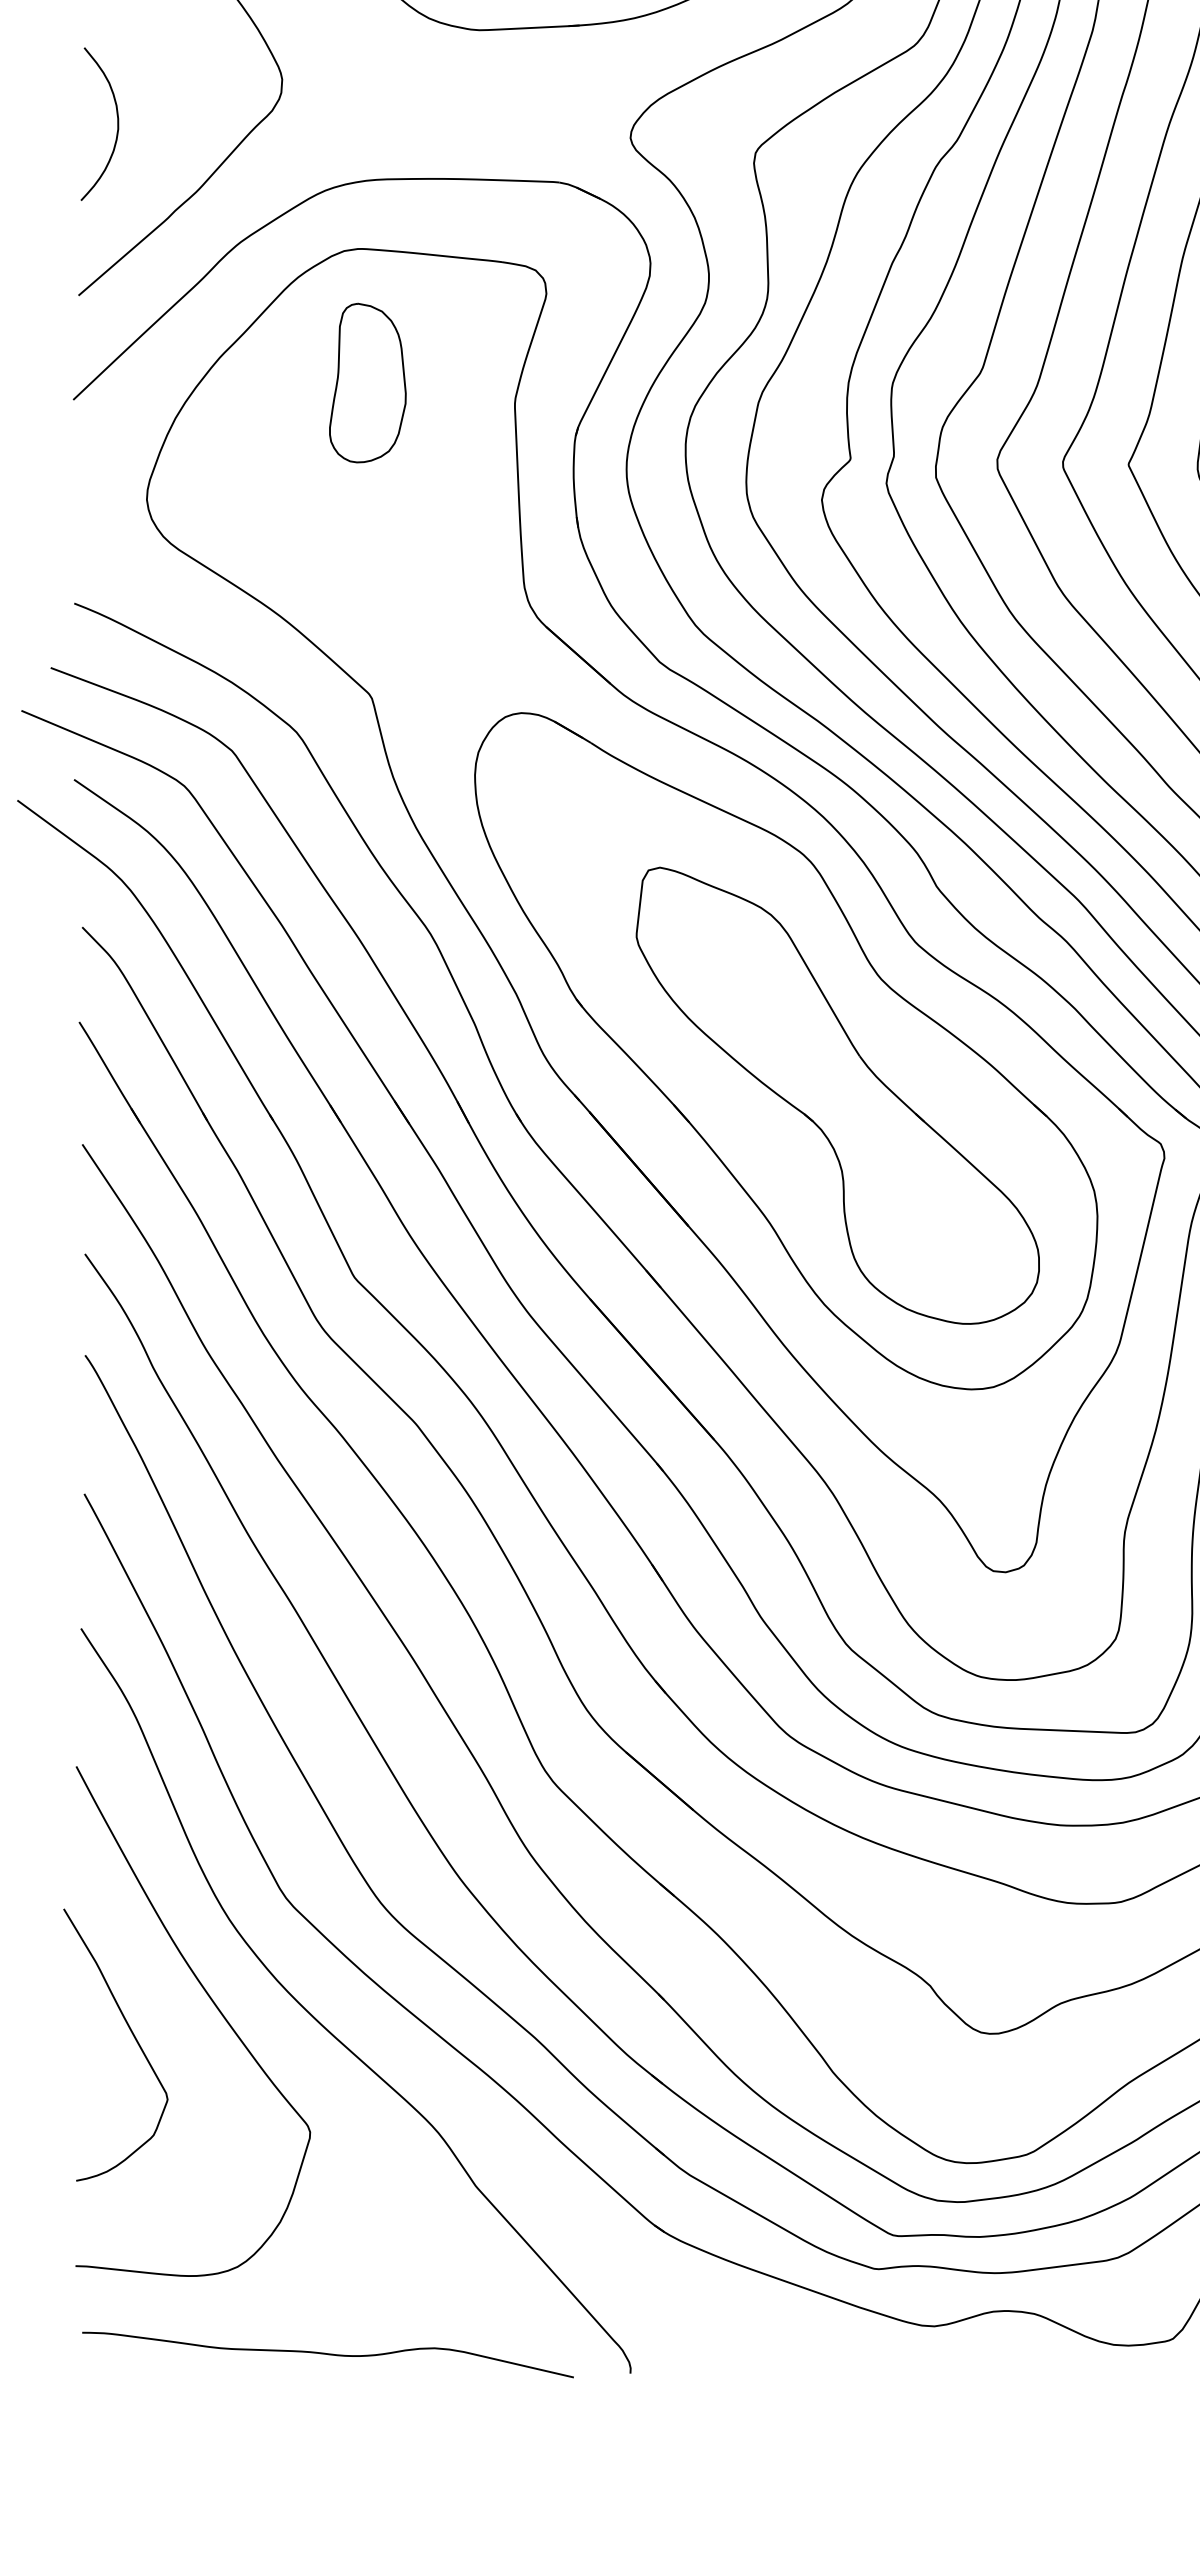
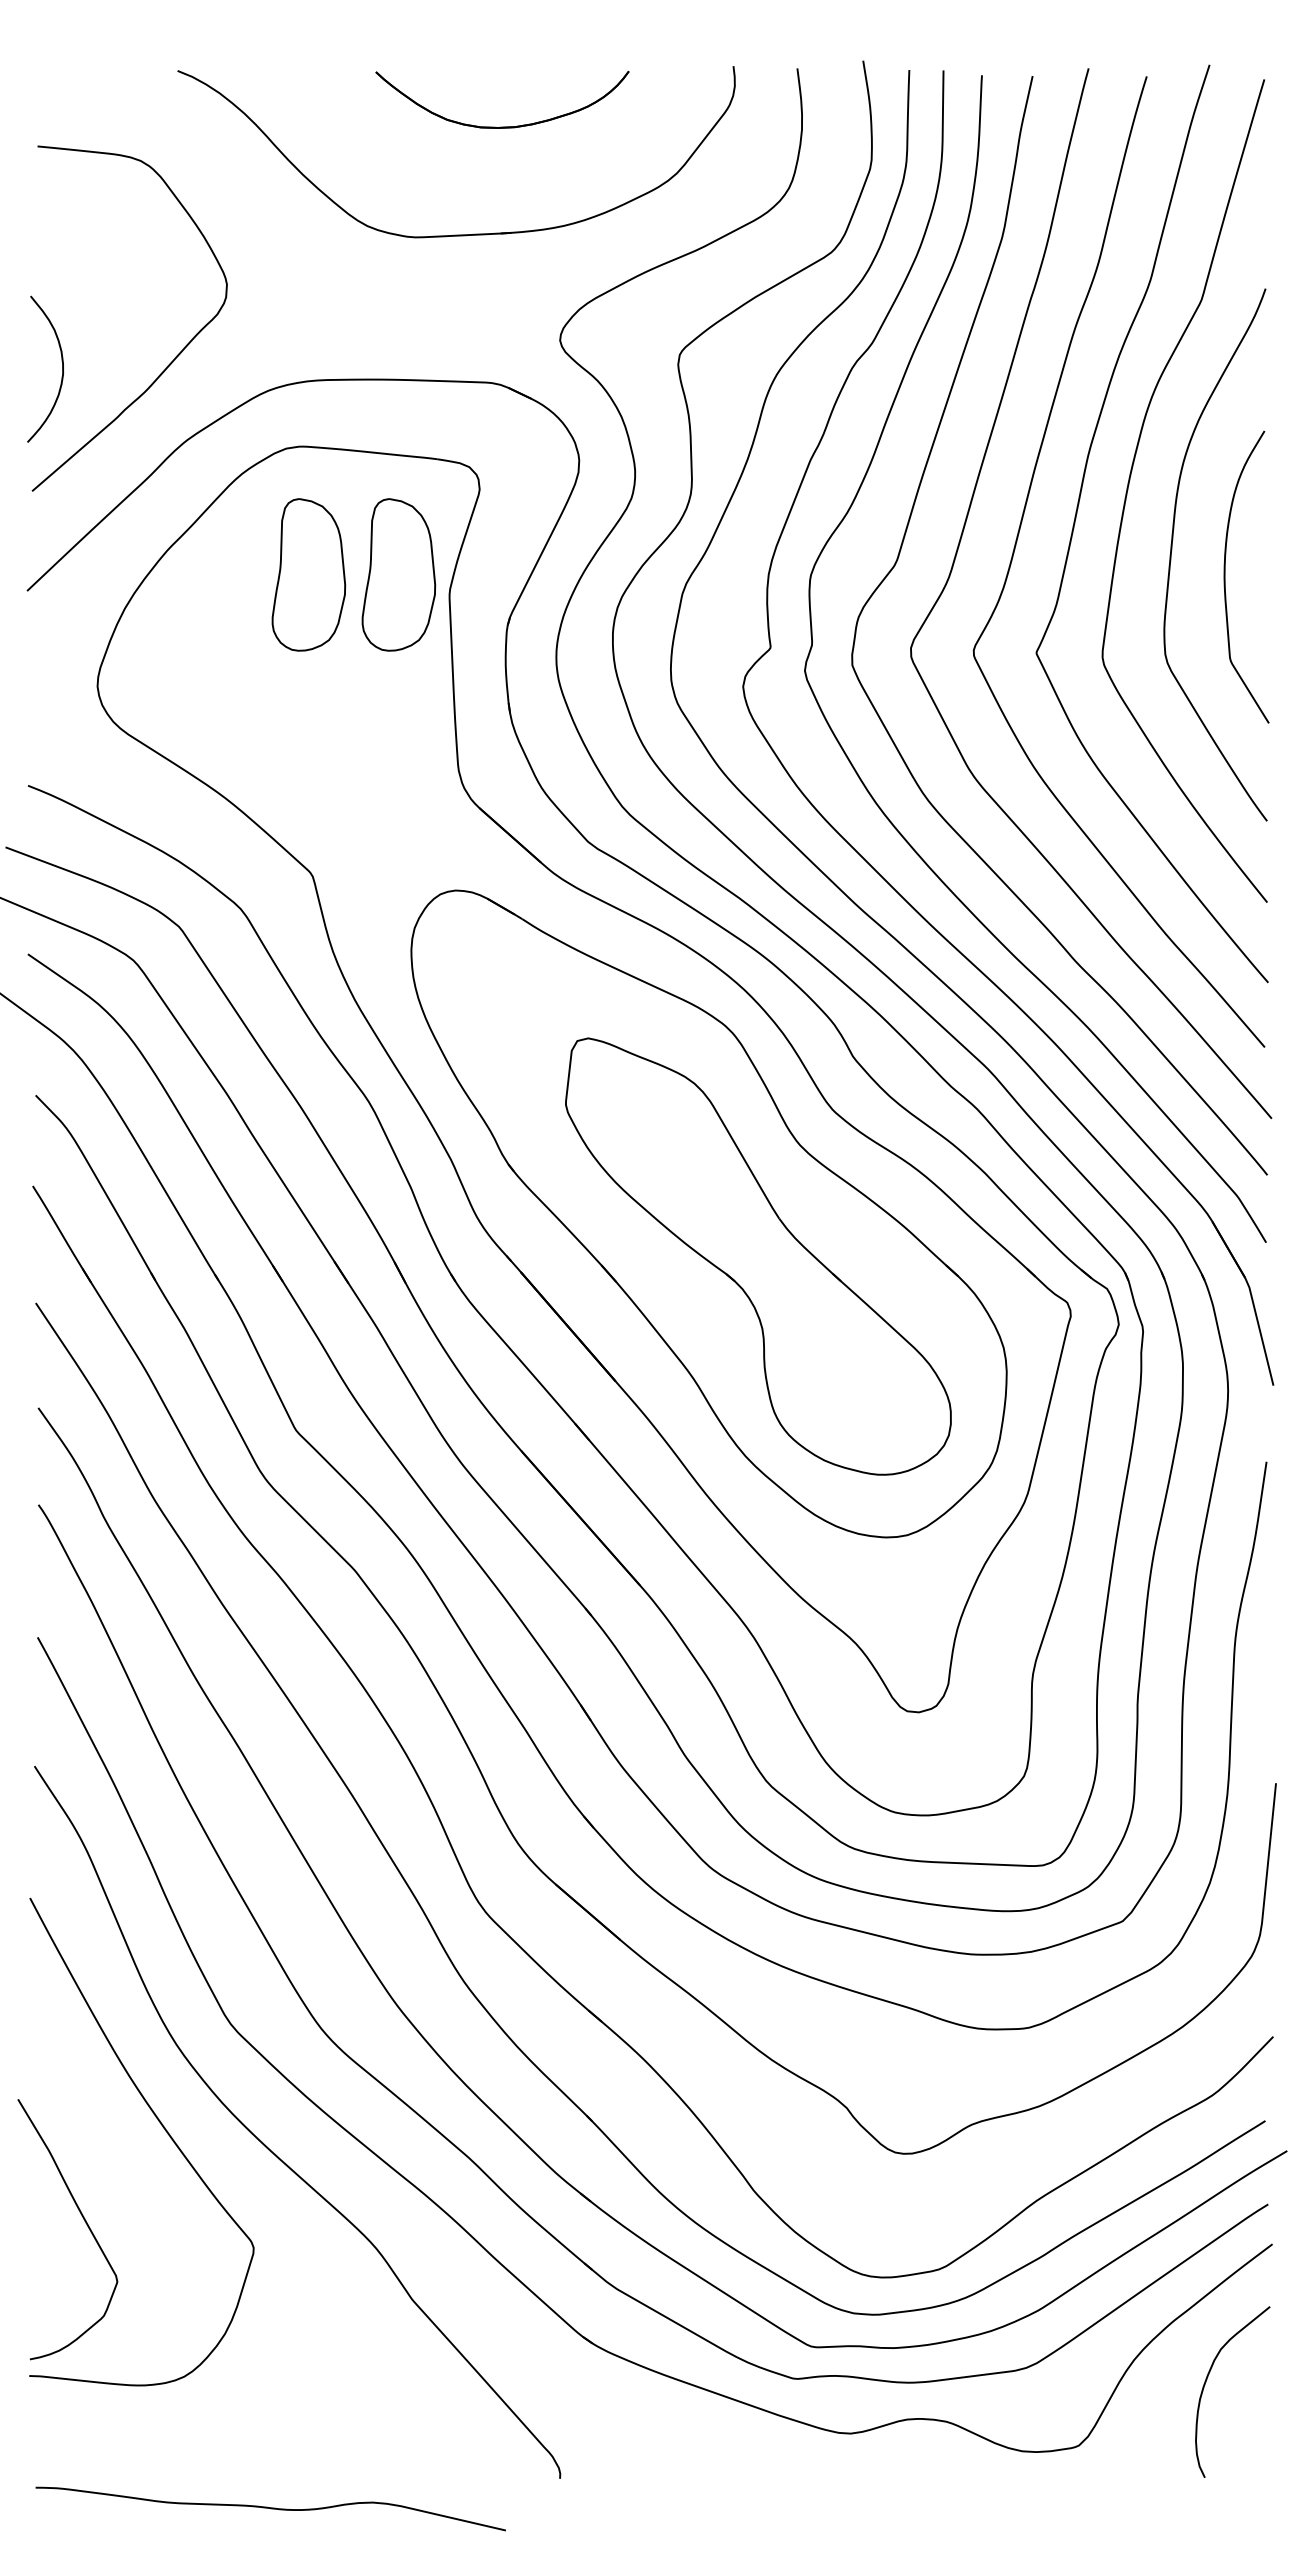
curve: (117, 123) -> (62, 368), moved
part: (461, 382) -> (398, 574), added
curve: (133, 2036) -> (84, 2221), moved
curve: (327, 2354) -> (270, 2508), moved

